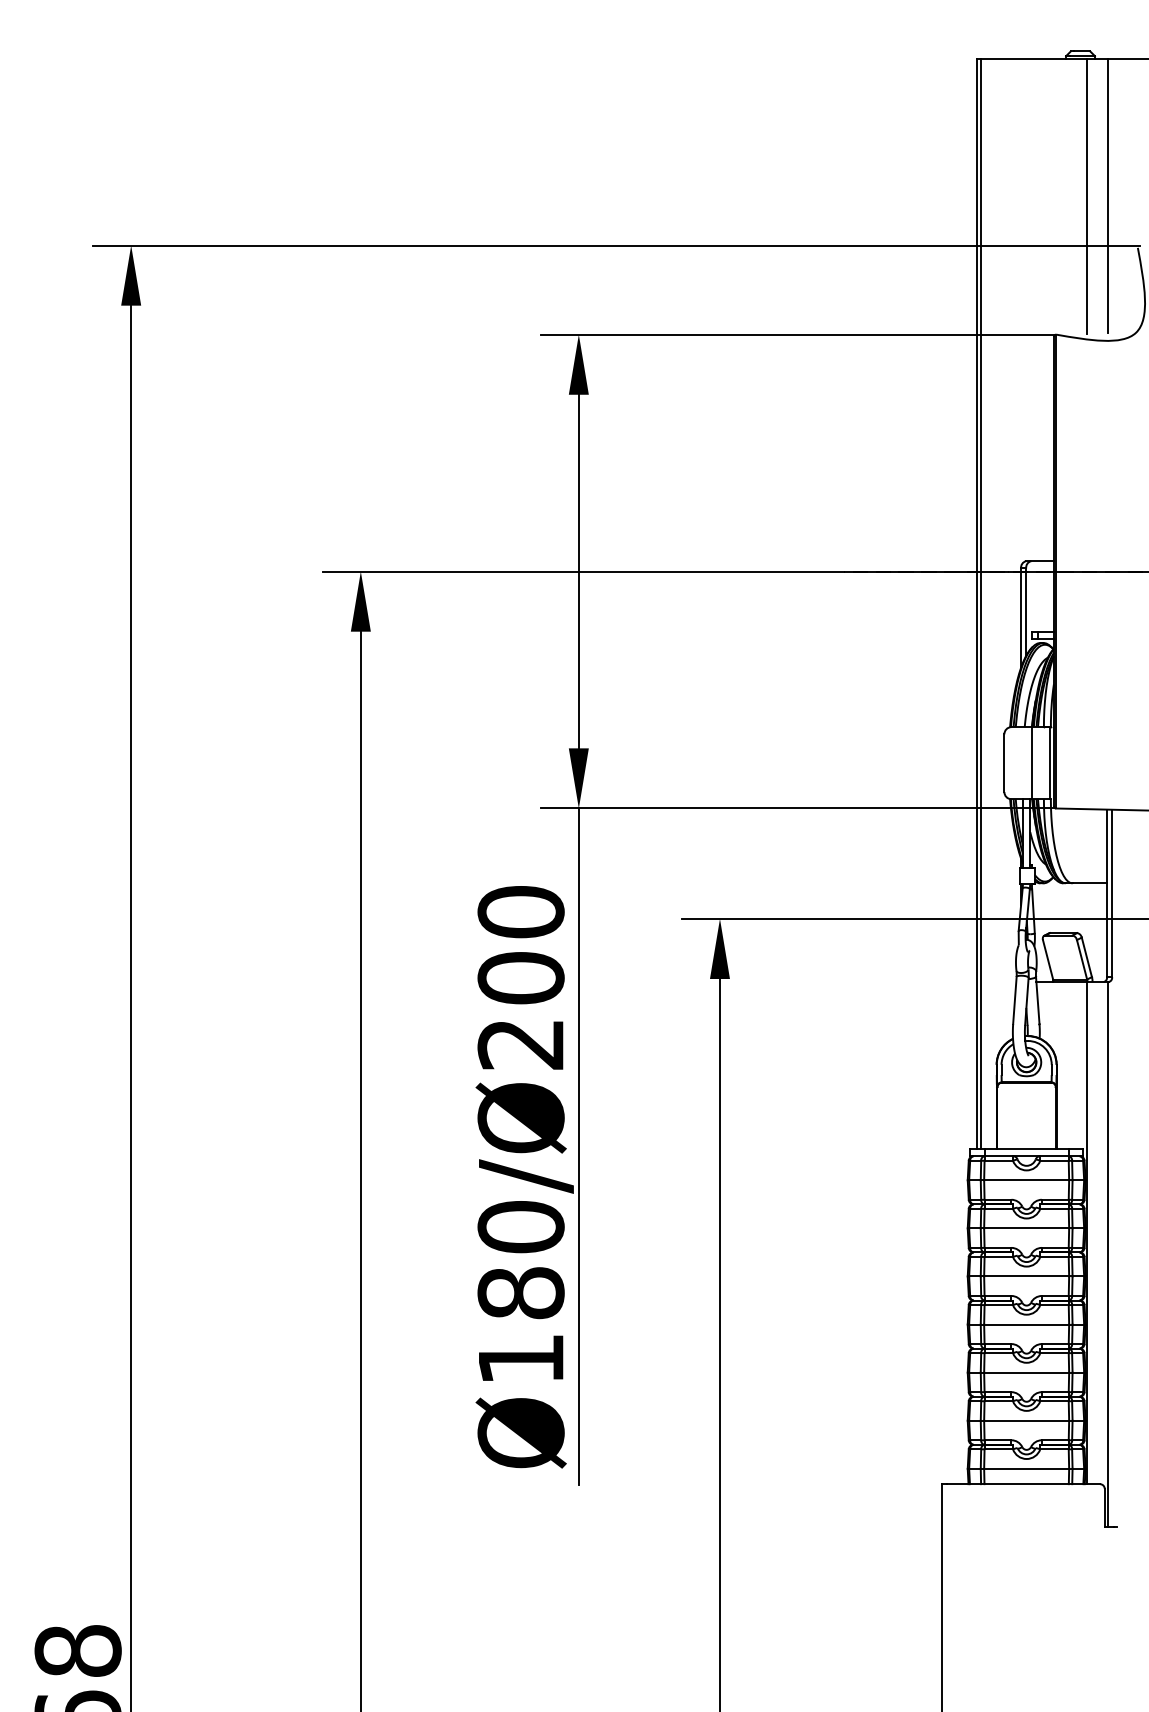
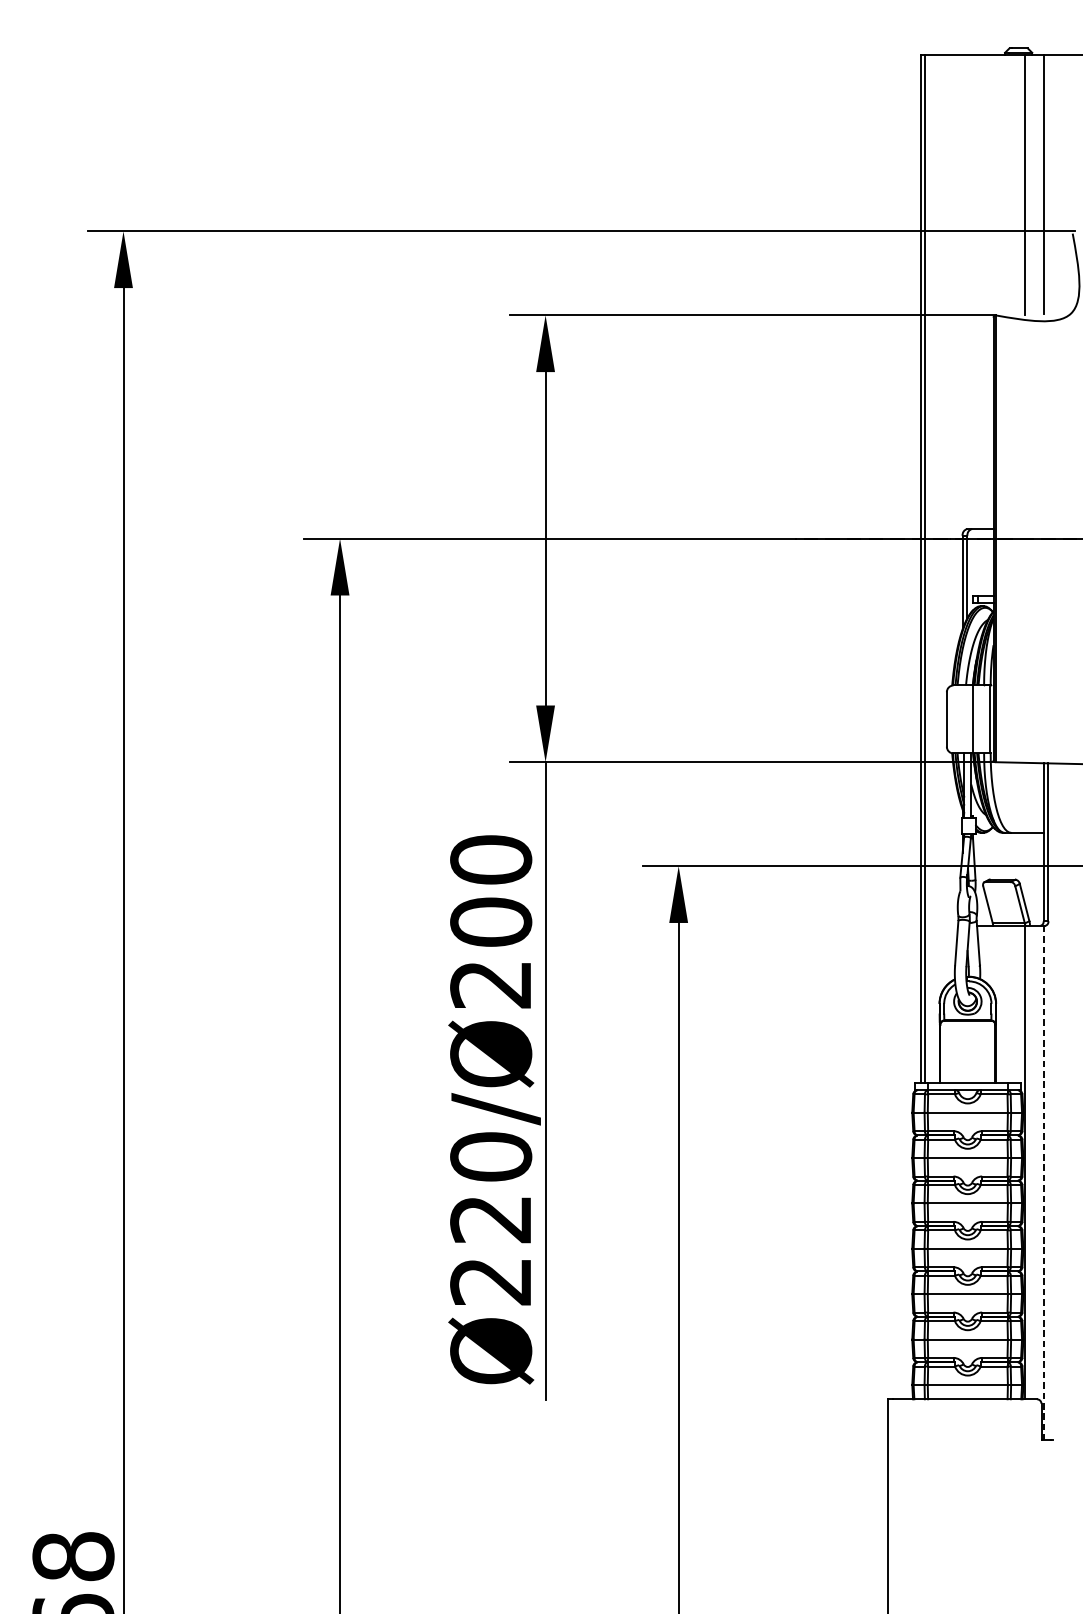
line: (1107, 1254) -> (1044, 1182), solid -> dashed
text: (520, 1325) -> (490, 1249), Ø180/Ø200 -> Ø220/Ø200

